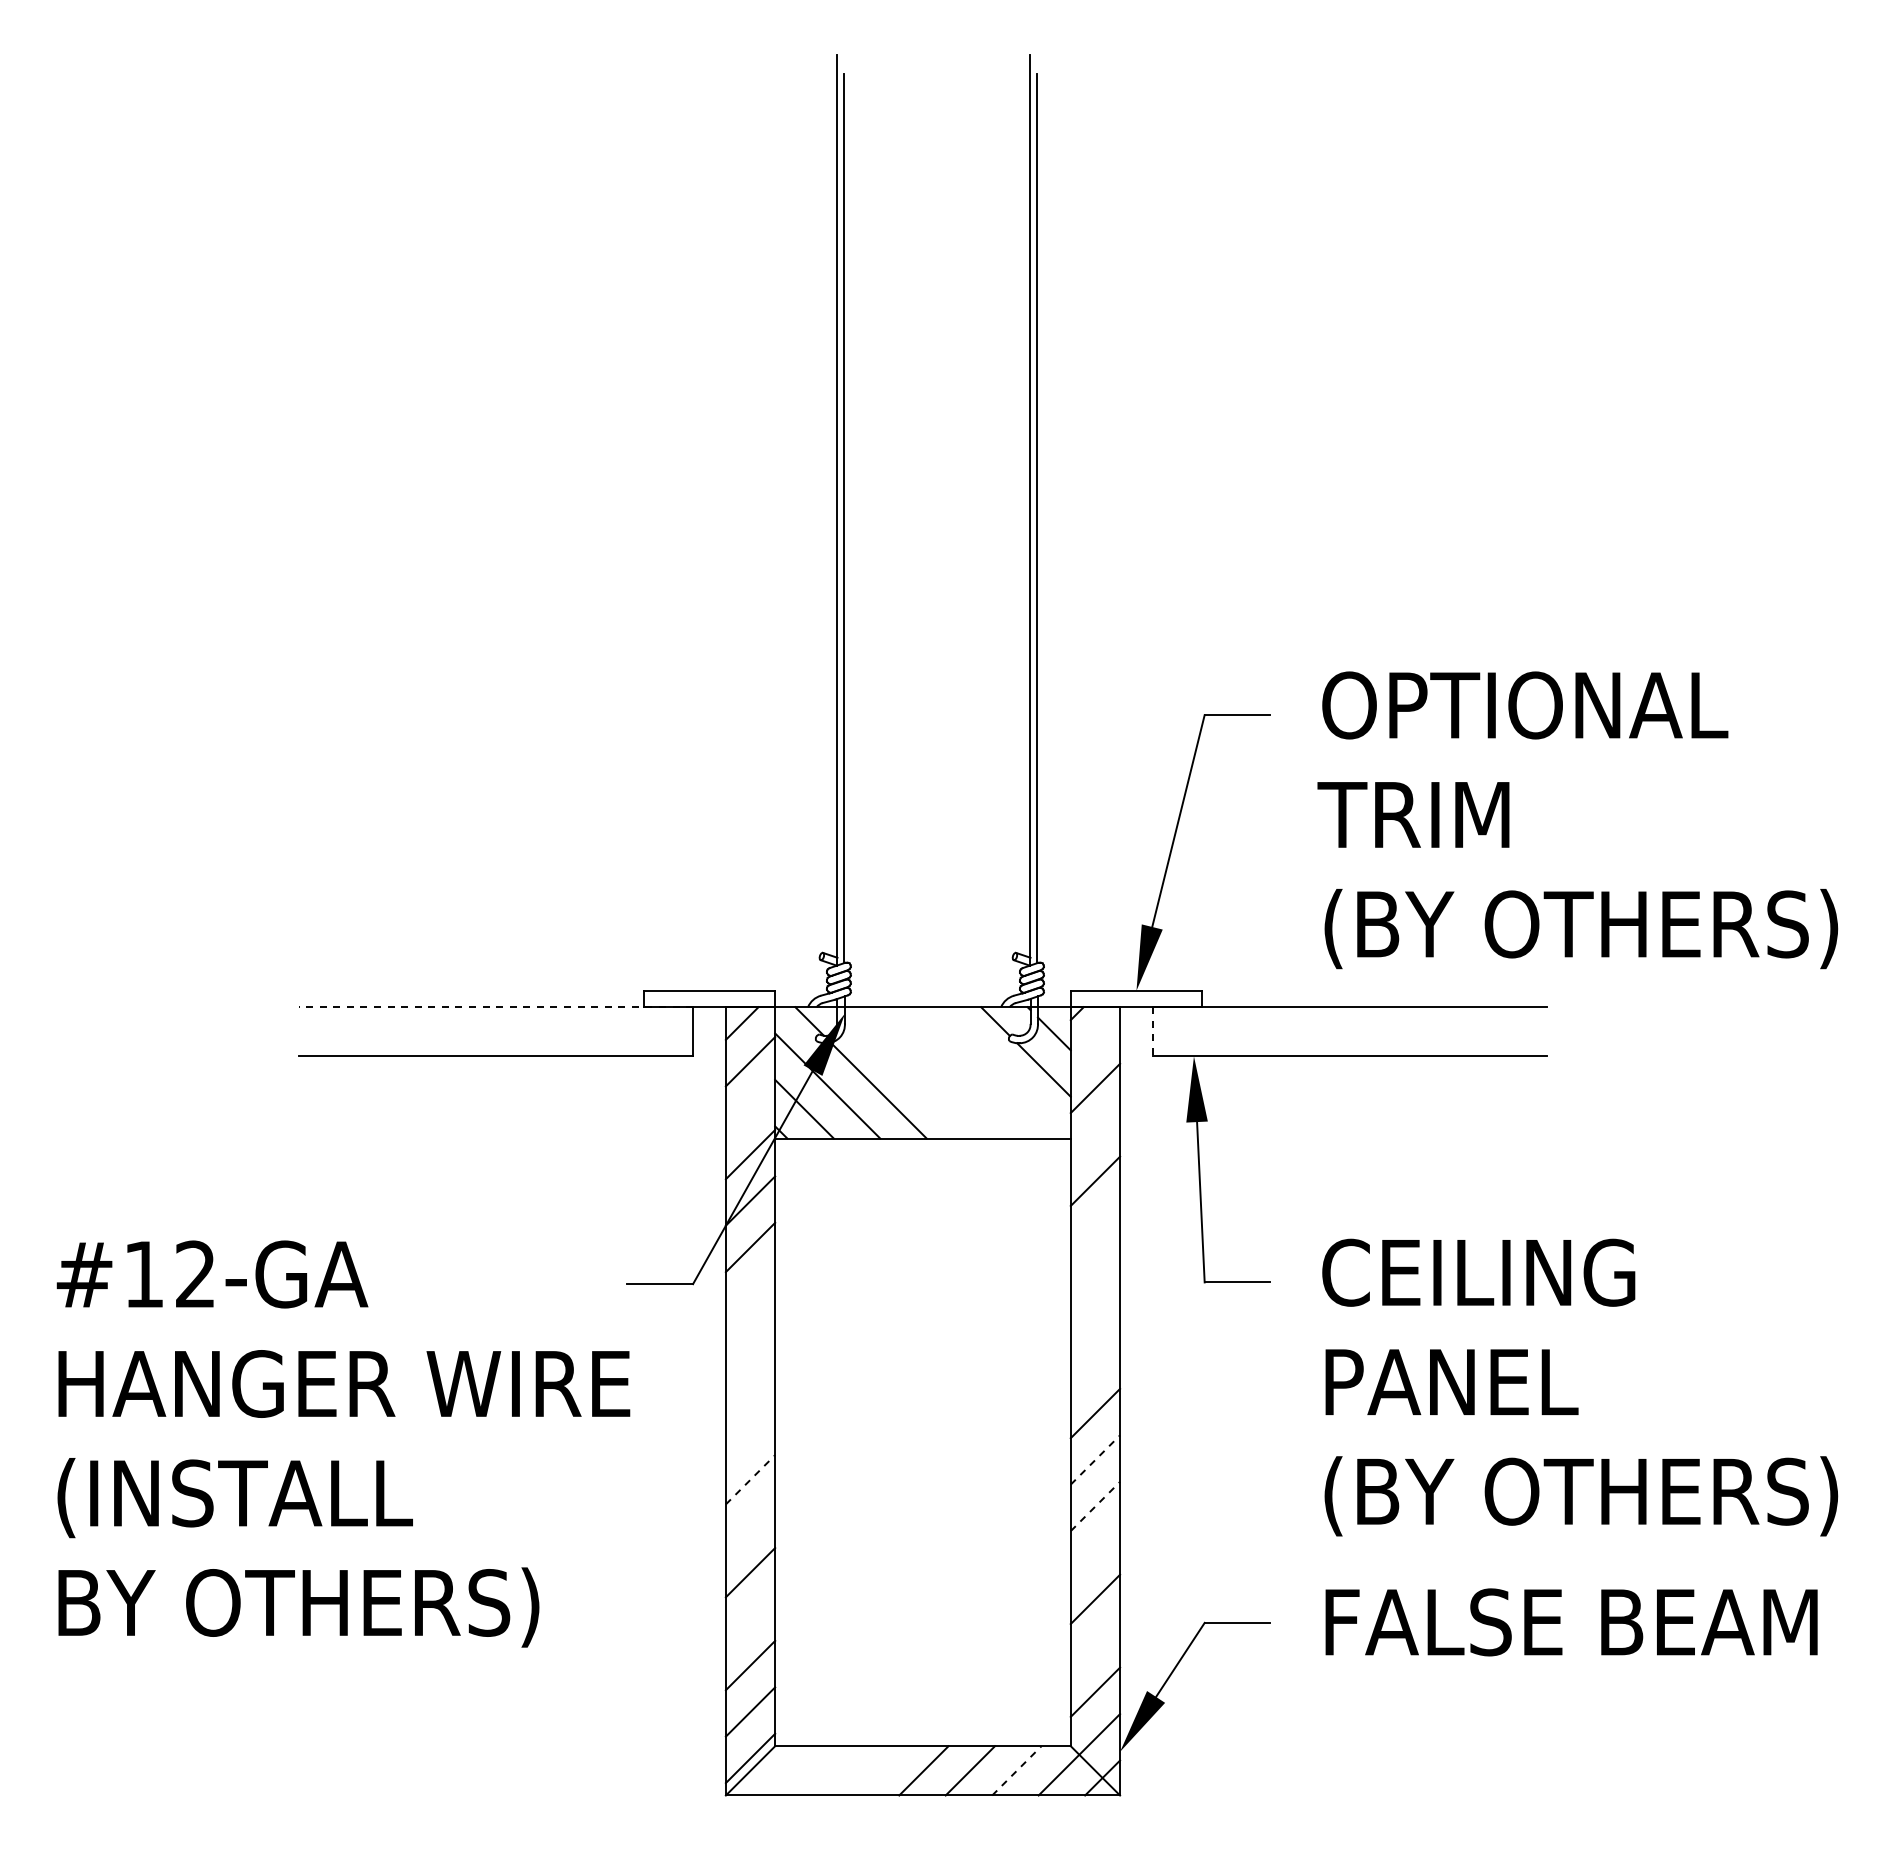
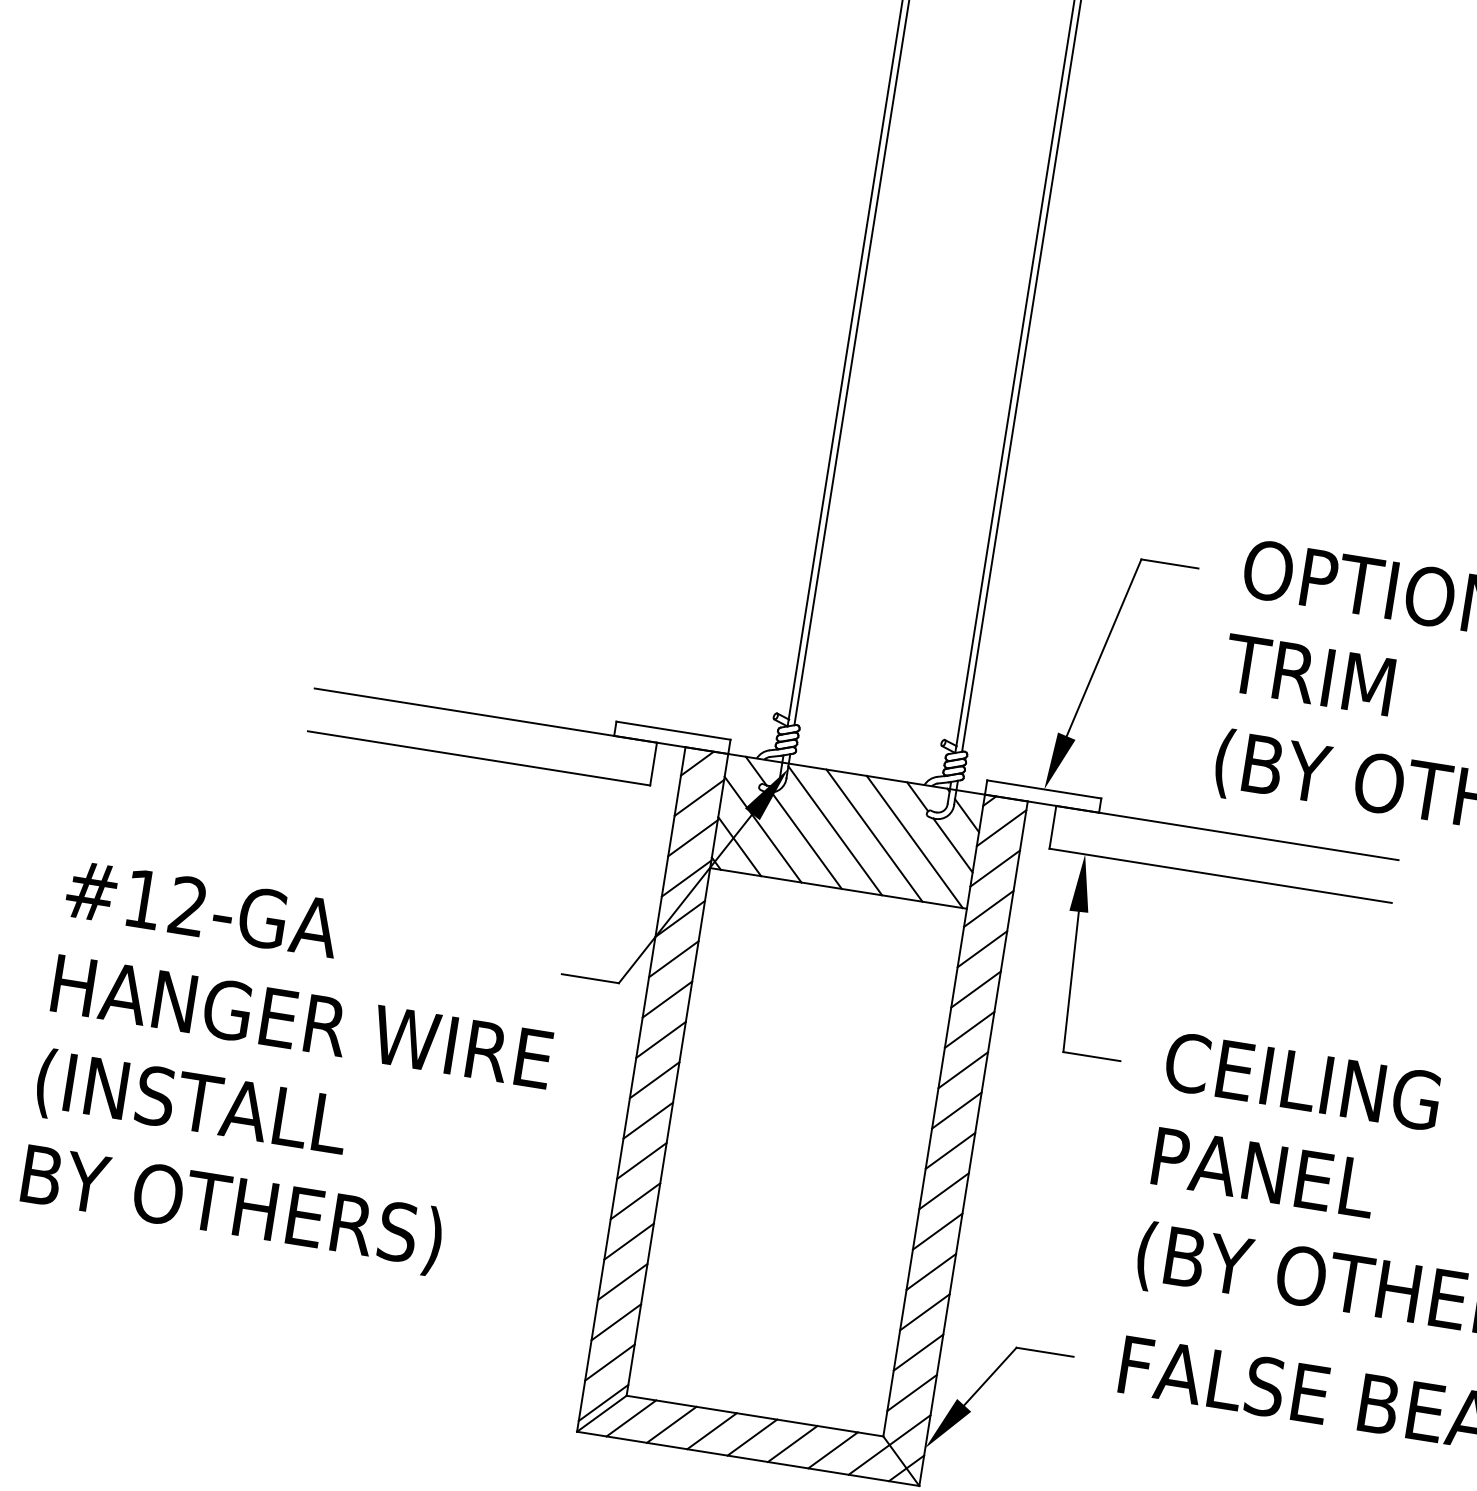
line: (495, 1007) -> (485, 715), dashed -> solid
line: (1152, 1031) -> (1052, 827), dashed -> solid
line: (1095, 1041) -> (1001, 827), added
line: (953, 1072) -> (874, 835), added
line: (1000, 1072) -> (914, 841), added
line: (908, 1074) -> (834, 830), added
line: (750, 1107) -> (693, 837), added
line: (1095, 1134) -> (988, 908), added
line: (1095, 1227) -> (976, 989), added
line: (1095, 1273) -> (969, 1029), added
line: (750, 1293) -> (667, 999), added
line: (1095, 1320) -> (963, 1070), added
line: (750, 1340) -> (661, 1040), added
line: (1095, 1366) -> (957, 1110), added
line: (750, 1386) -> (654, 1079), added
line: (750, 1432) -> (648, 1119), added
line: (1095, 1460) -> (944, 1191), dashed -> solid
line: (750, 1479) -> (641, 1160), dashed -> solid
line: (1095, 1506) -> (937, 1231), dashed -> solid
line: (750, 1525) -> (635, 1200), added
line: (1095, 1552) -> (931, 1271), added
line: (750, 1618) -> (622, 1281), added
line: (1095, 1645) -> (918, 1352), added
line: (784, 1770) -> (631, 1418), added
line: (830, 1770) -> (671, 1424), added
line: (877, 1770) -> (712, 1430), added
line: (1016, 1770) -> (832, 1450), dashed -> solid

